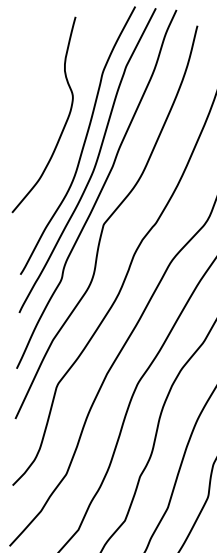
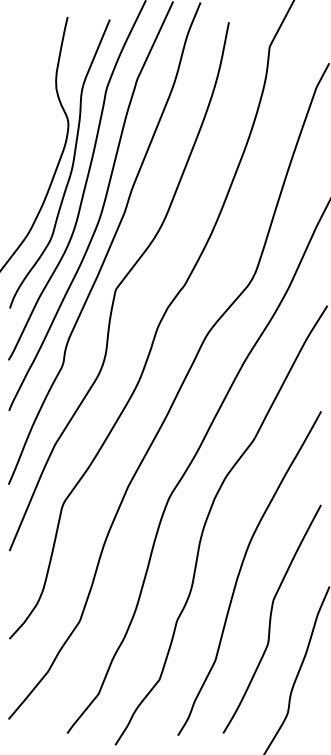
curve: (73, 129) -> (71, 165), added

